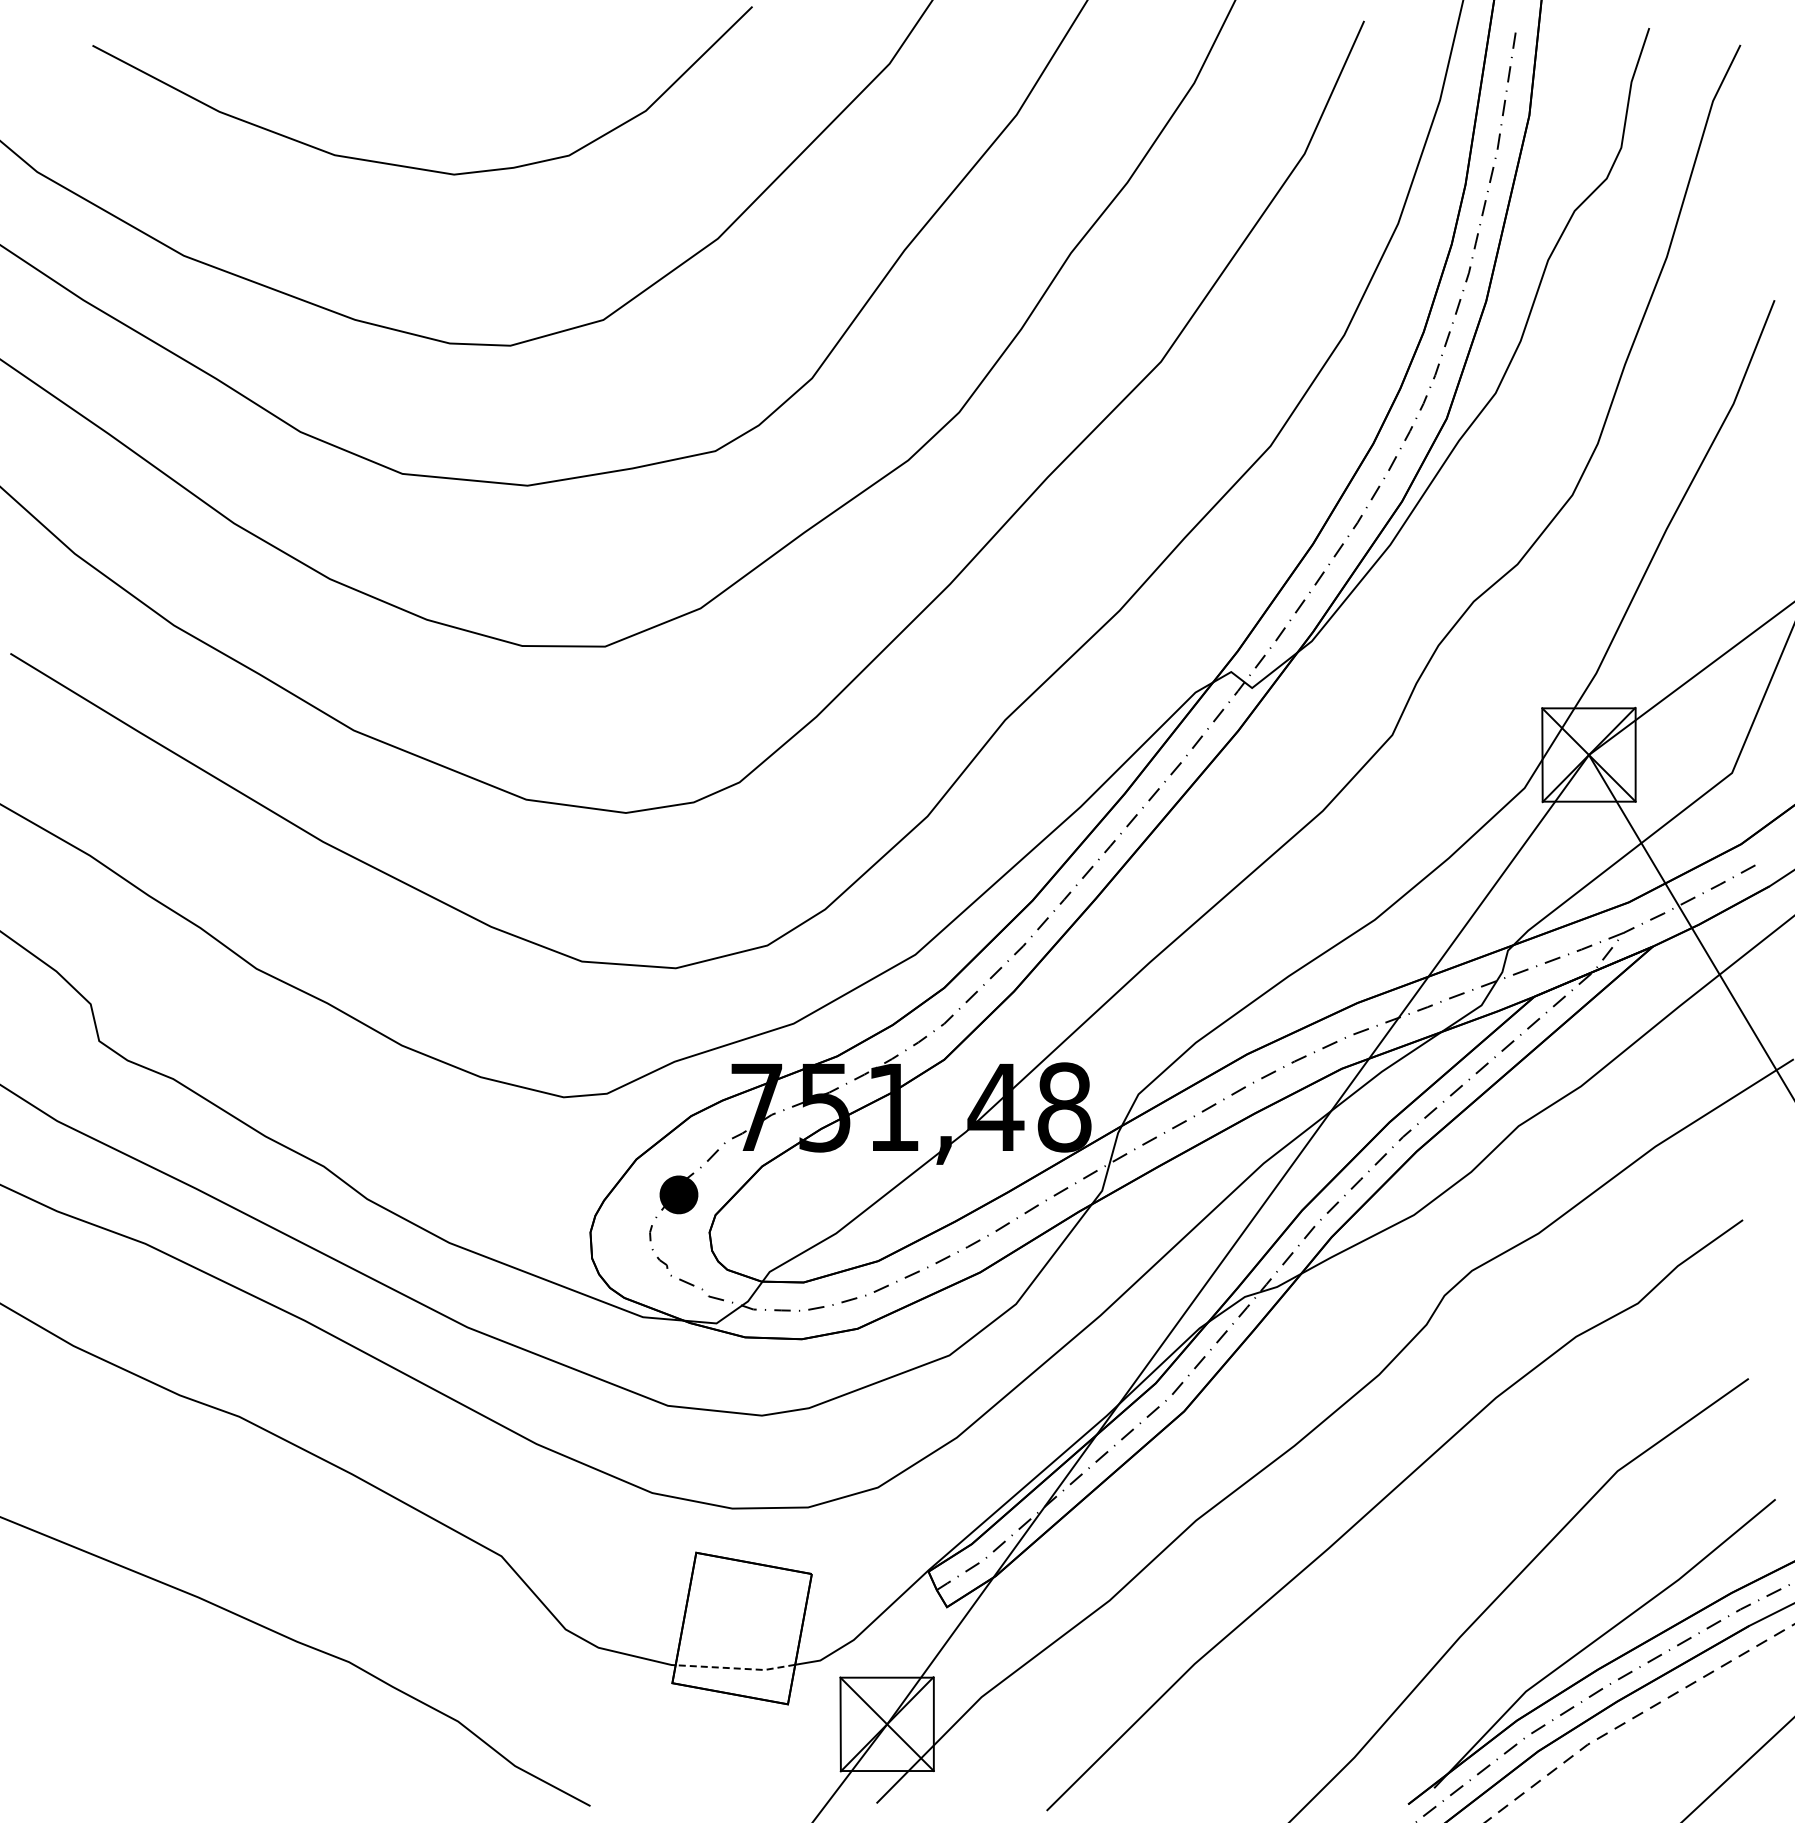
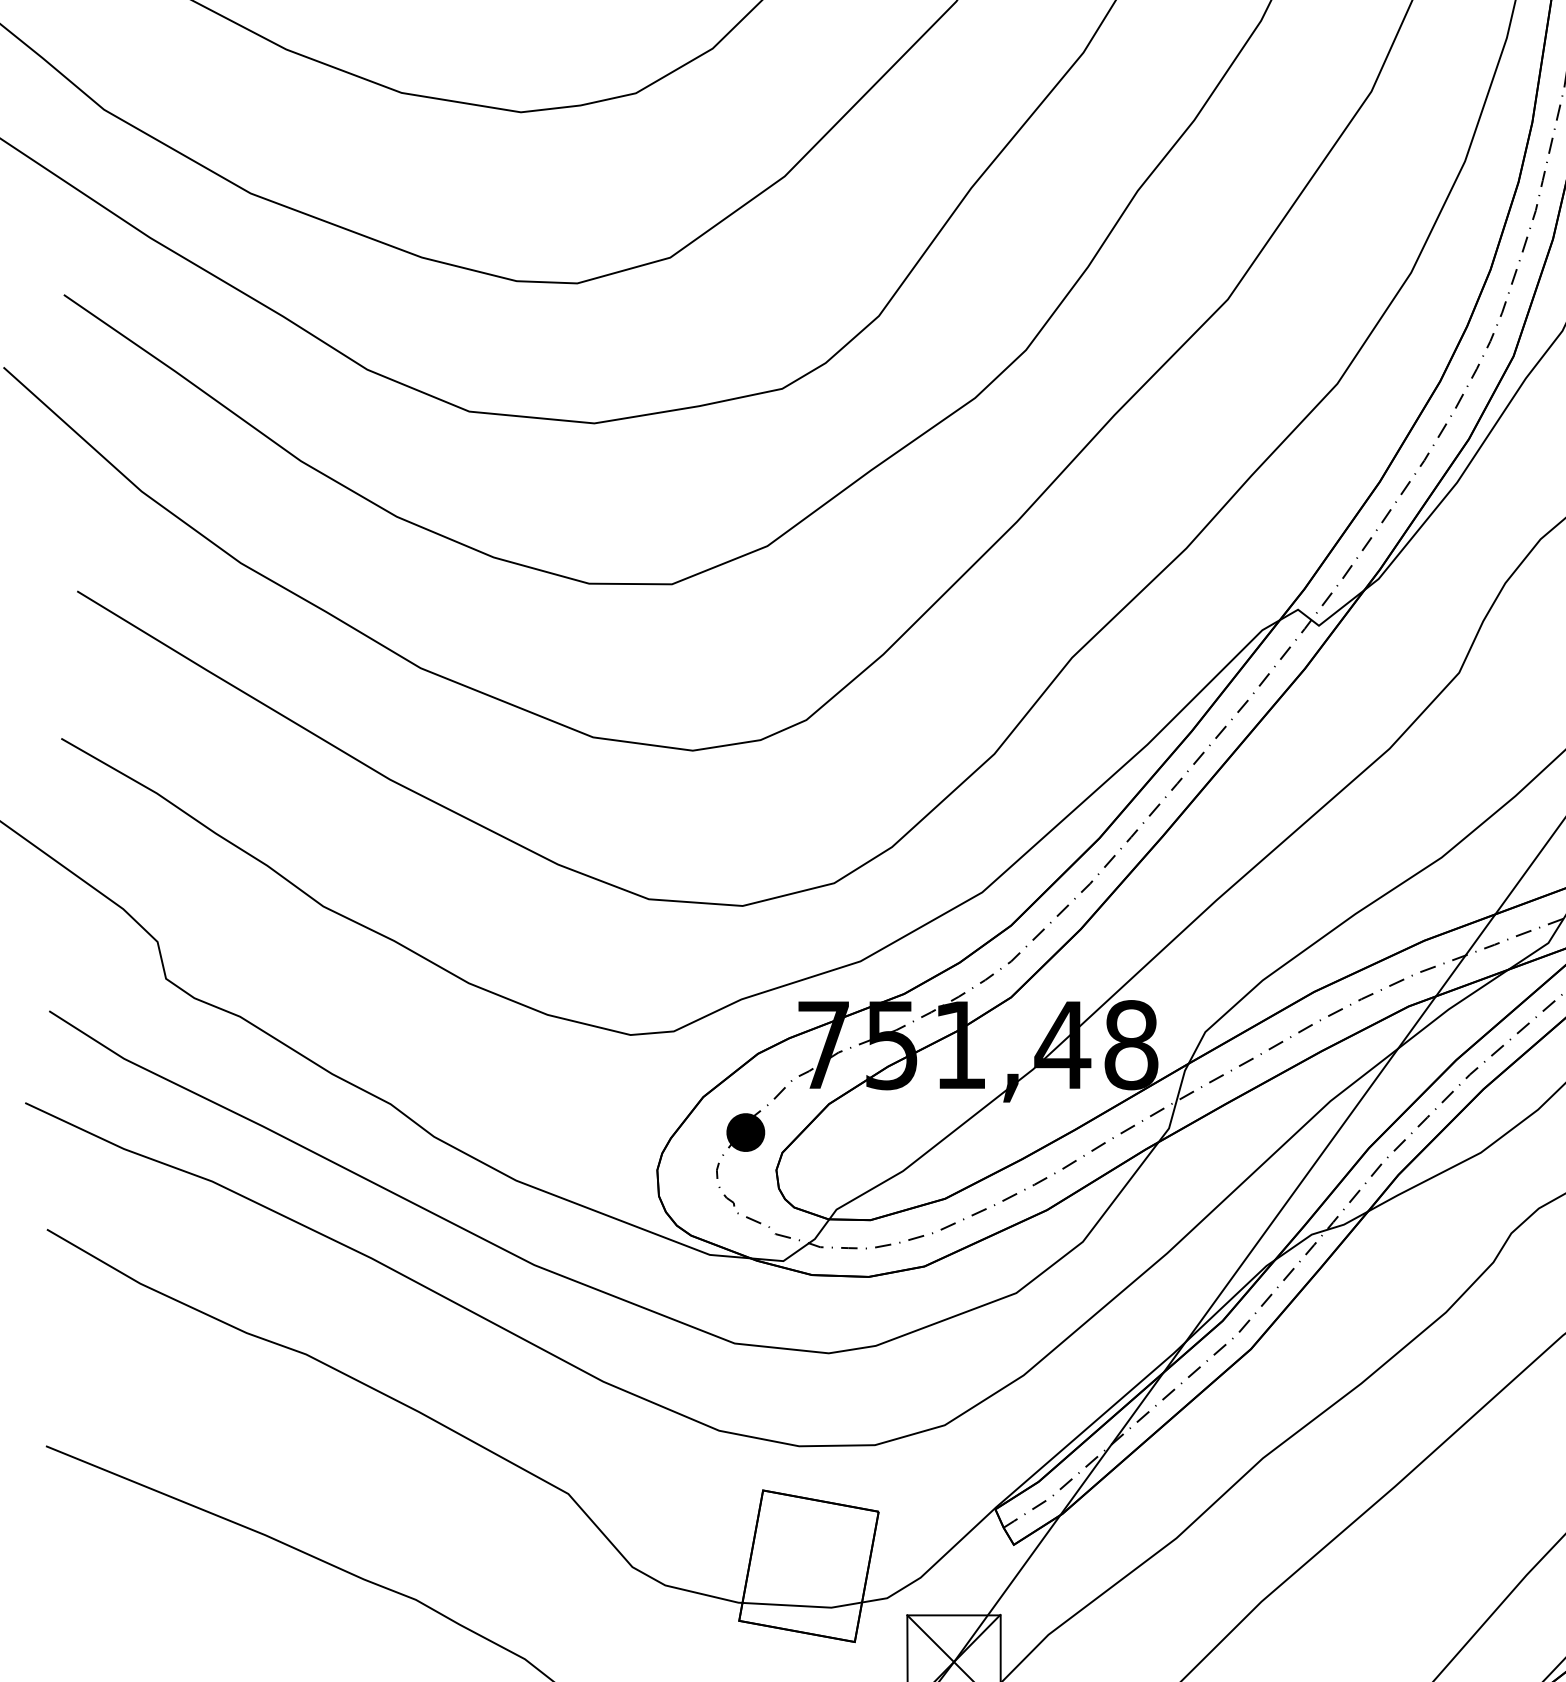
line: (735, 1668) -> (802, 1606), dashed -> solid

